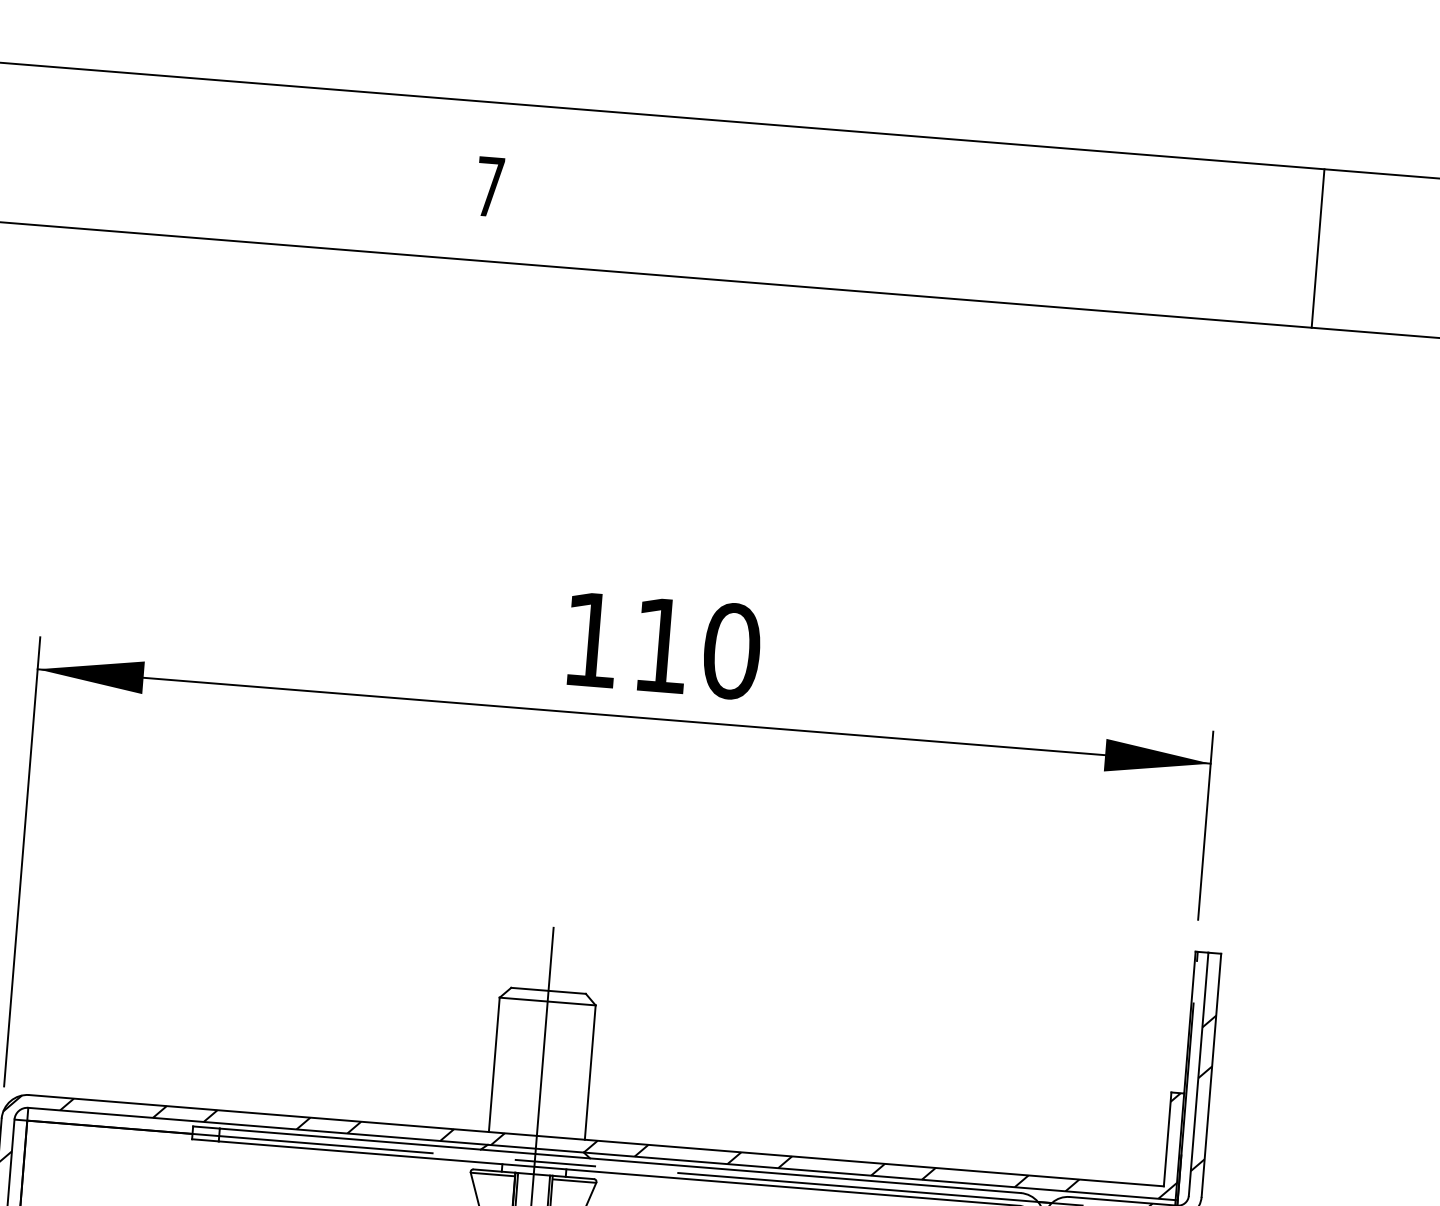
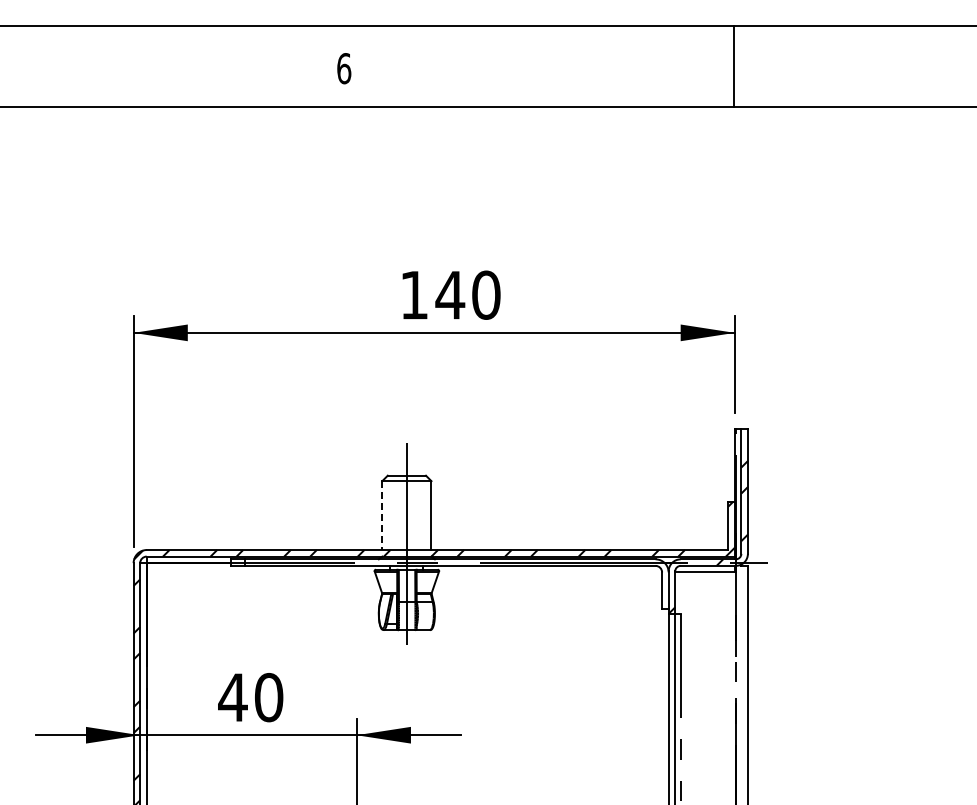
text: (490, 186) -> (344, 68), 7 -> 6
line: (1318, 247) -> (734, 65), moved
text: (661, 646) -> (450, 295), 110 -> 140
line: (494, 1066) -> (382, 516), solid -> dashed

